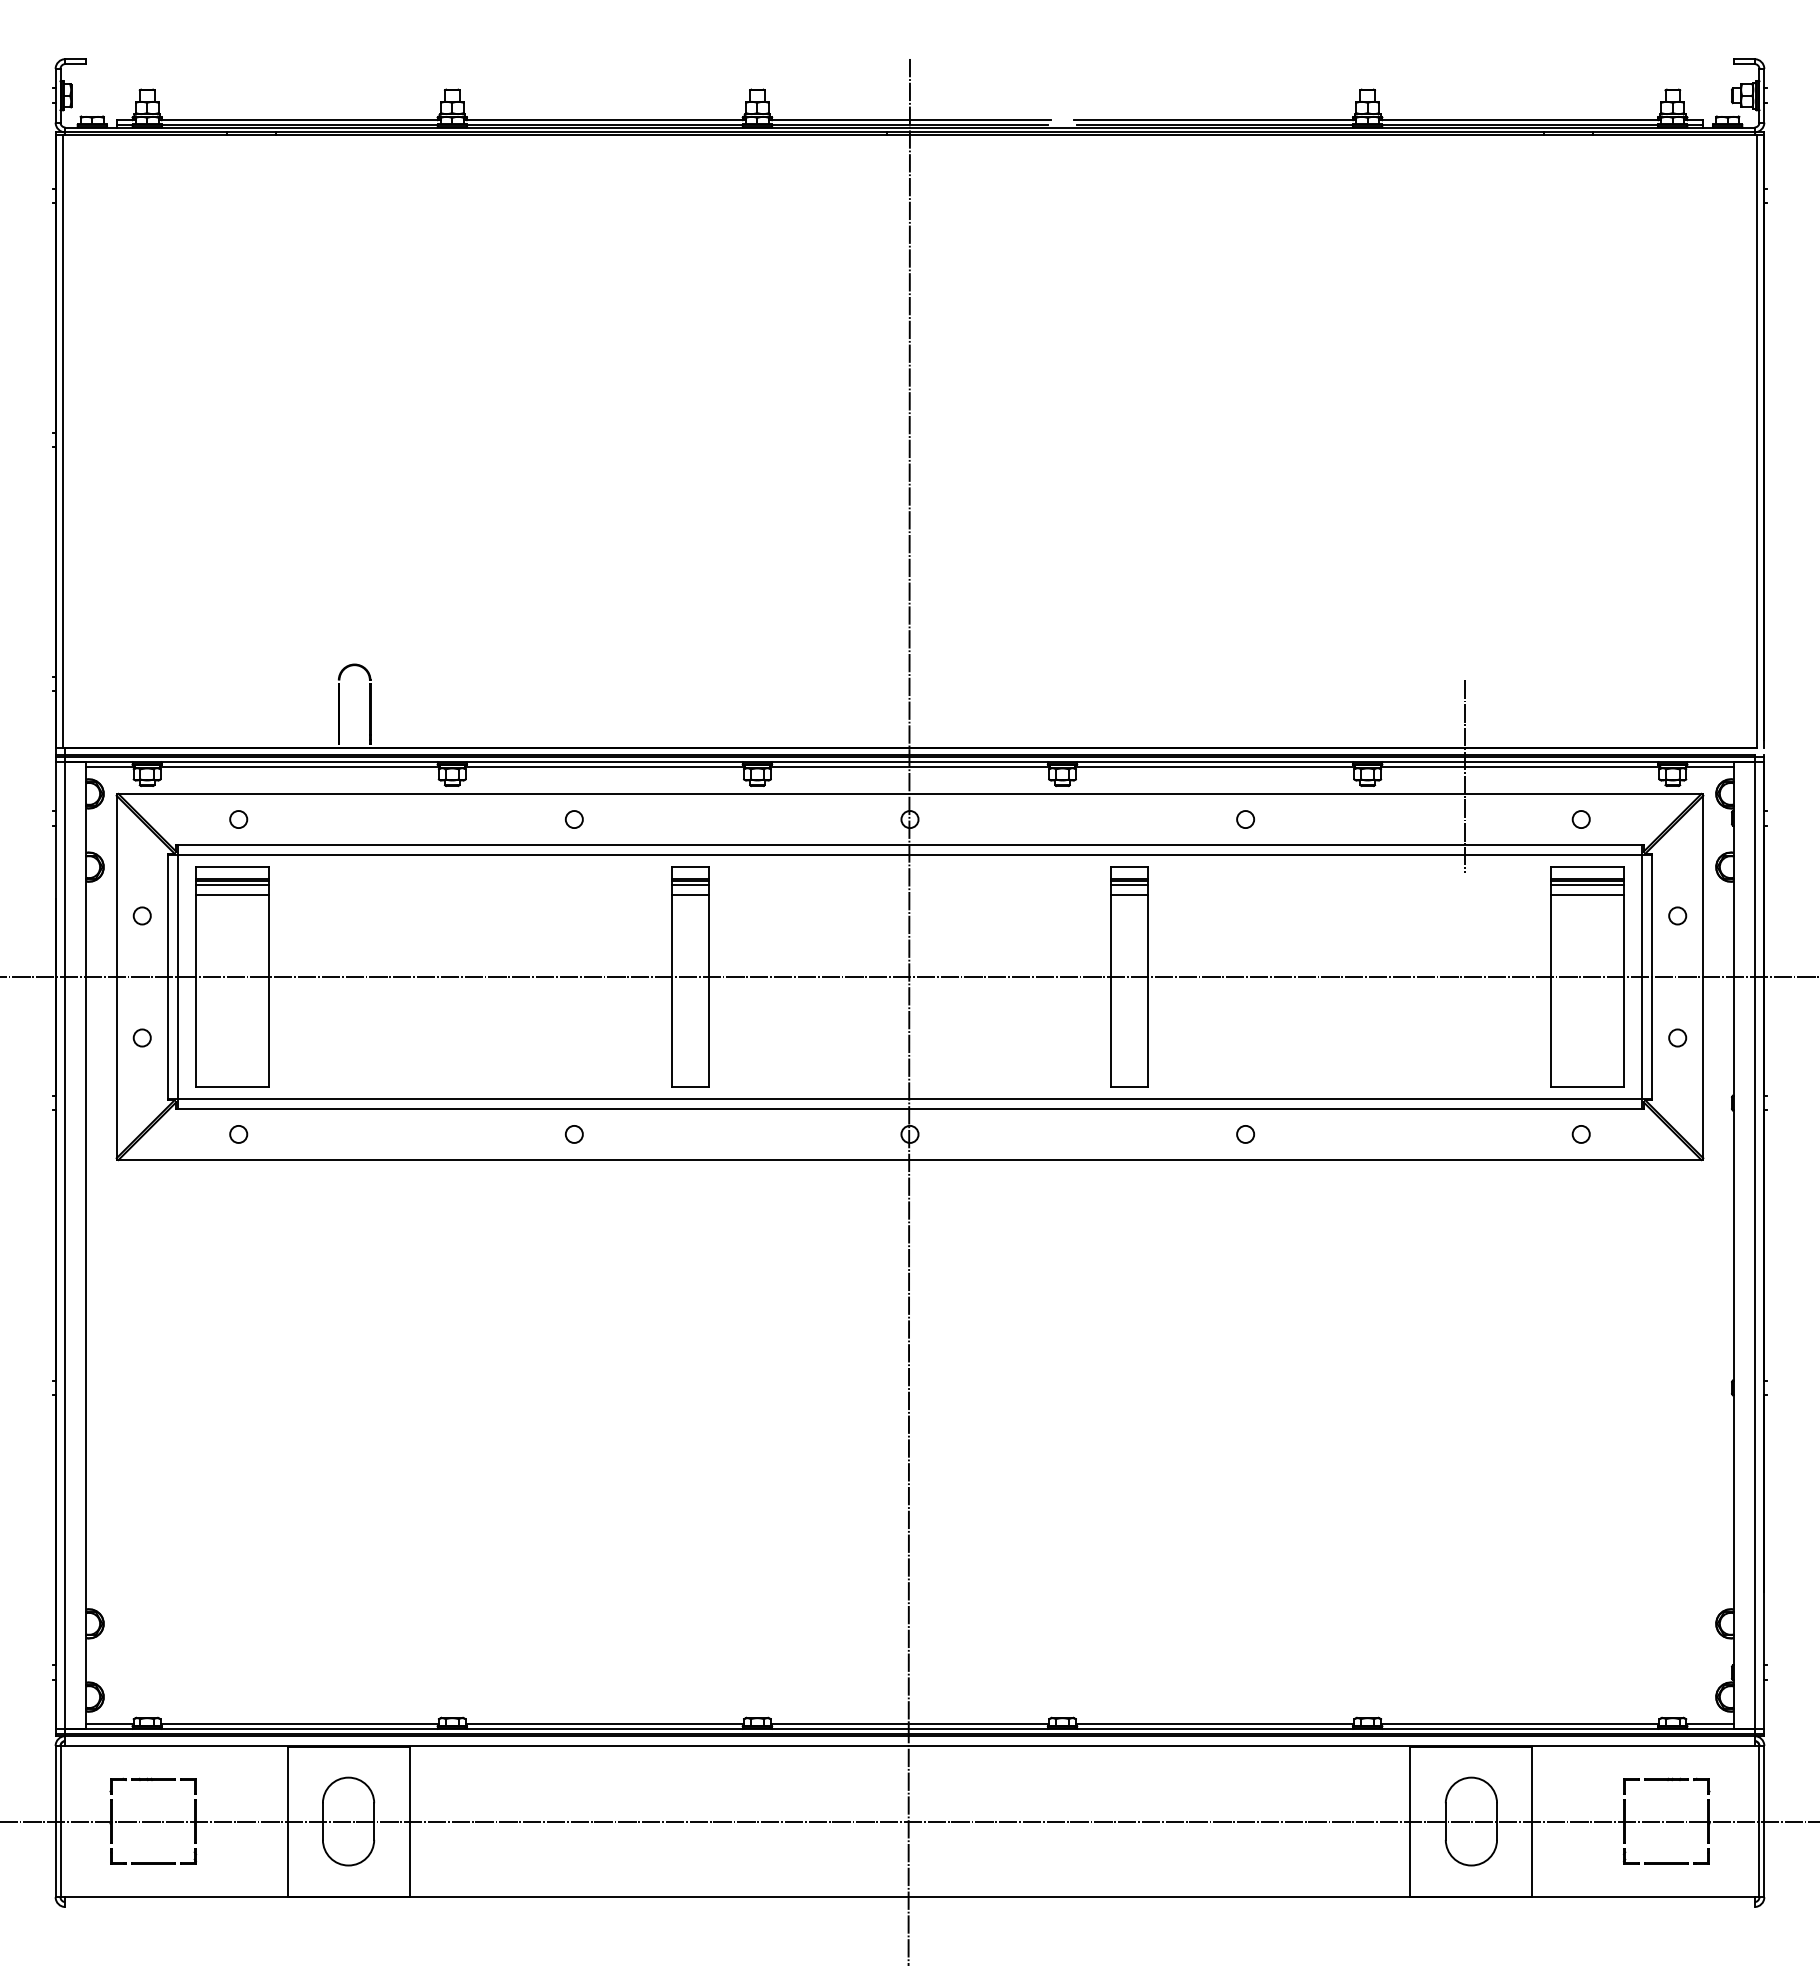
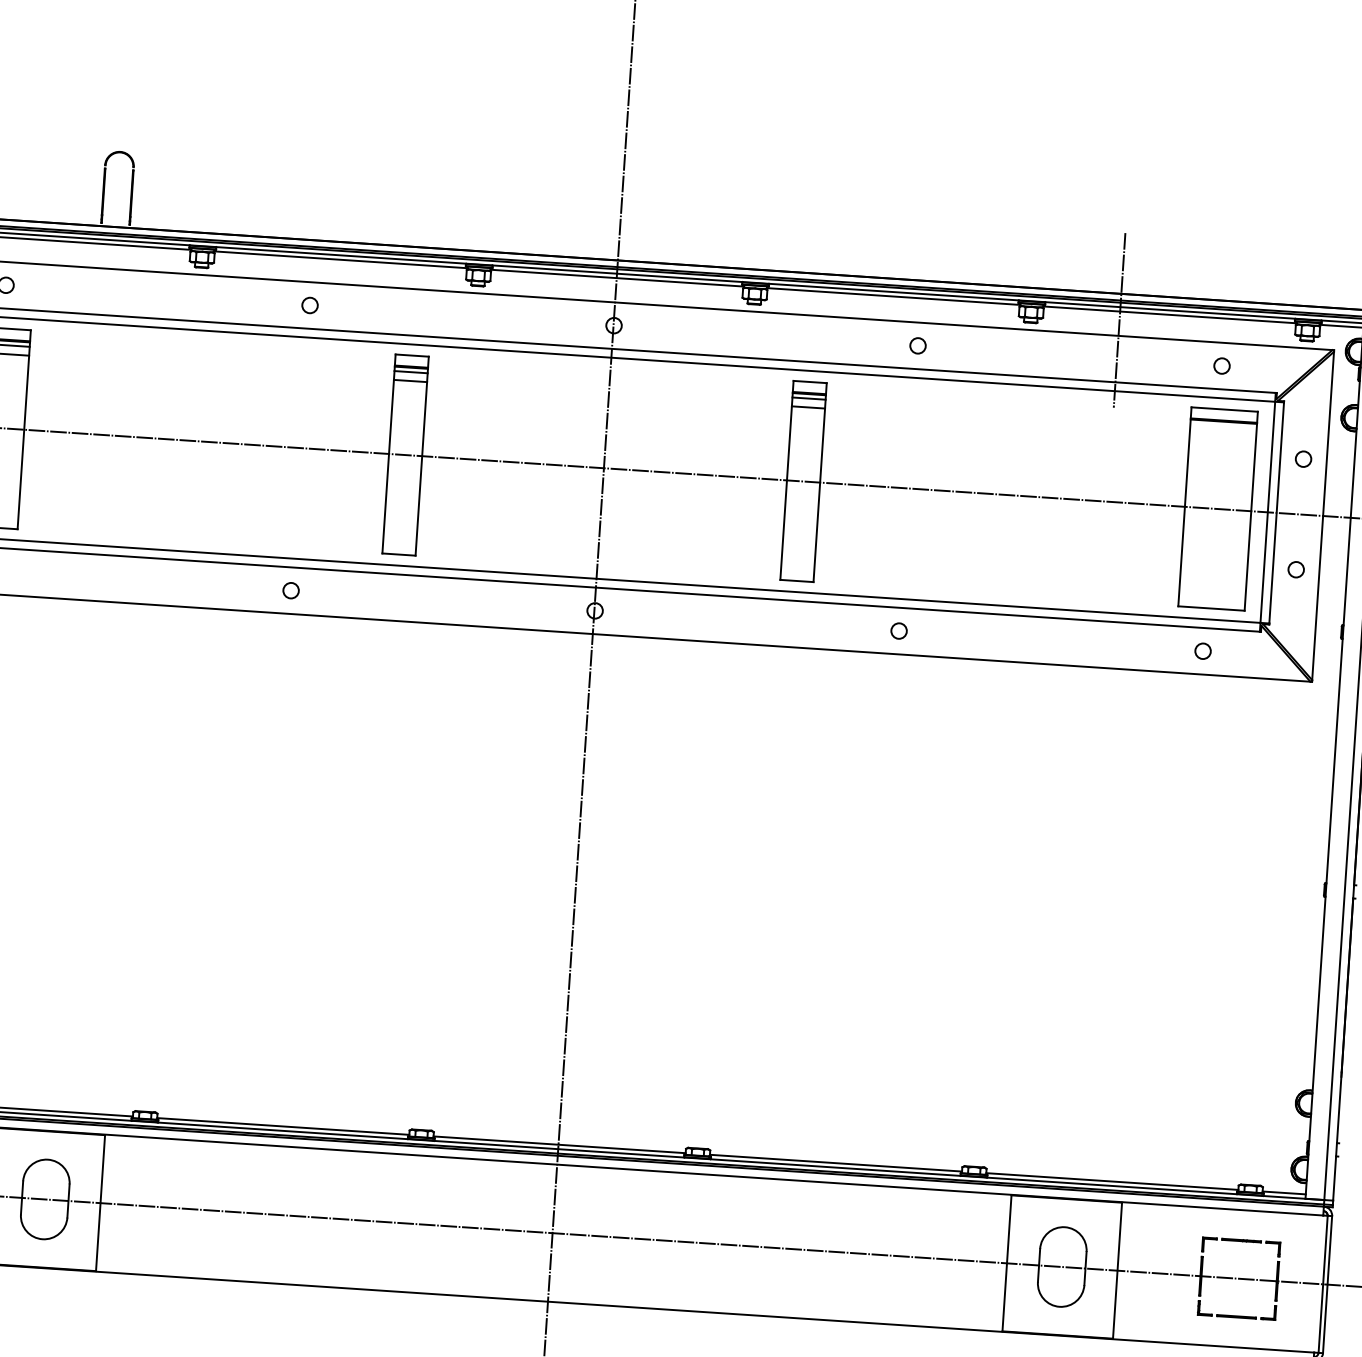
line: (1586, 885) -> (1222, 426), removed
line: (1586, 895) -> (1222, 435), removed

